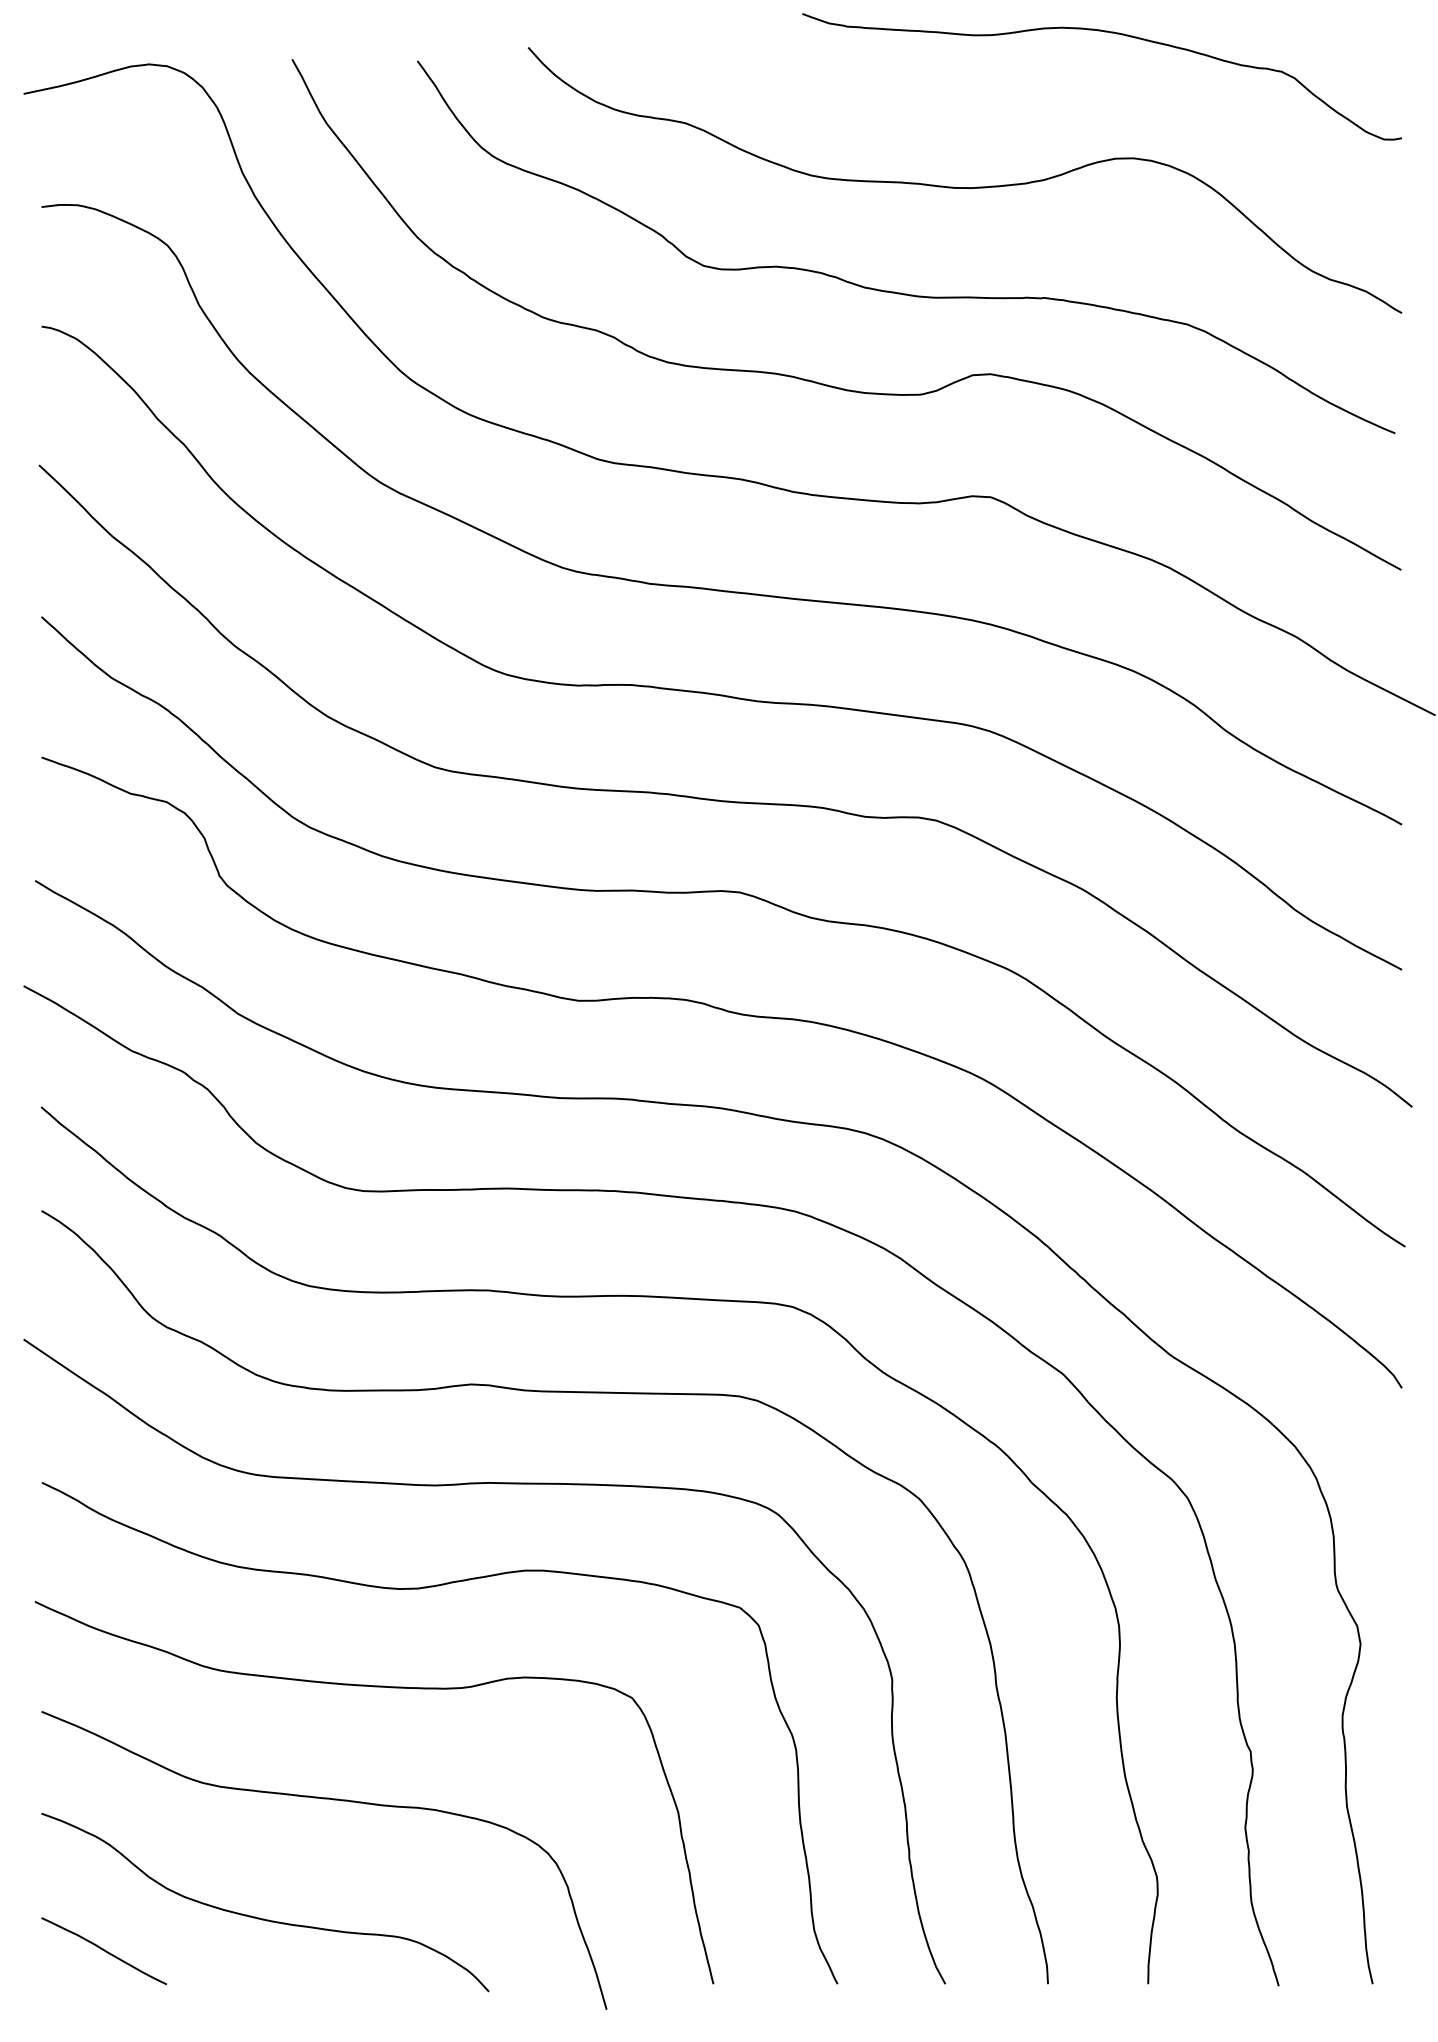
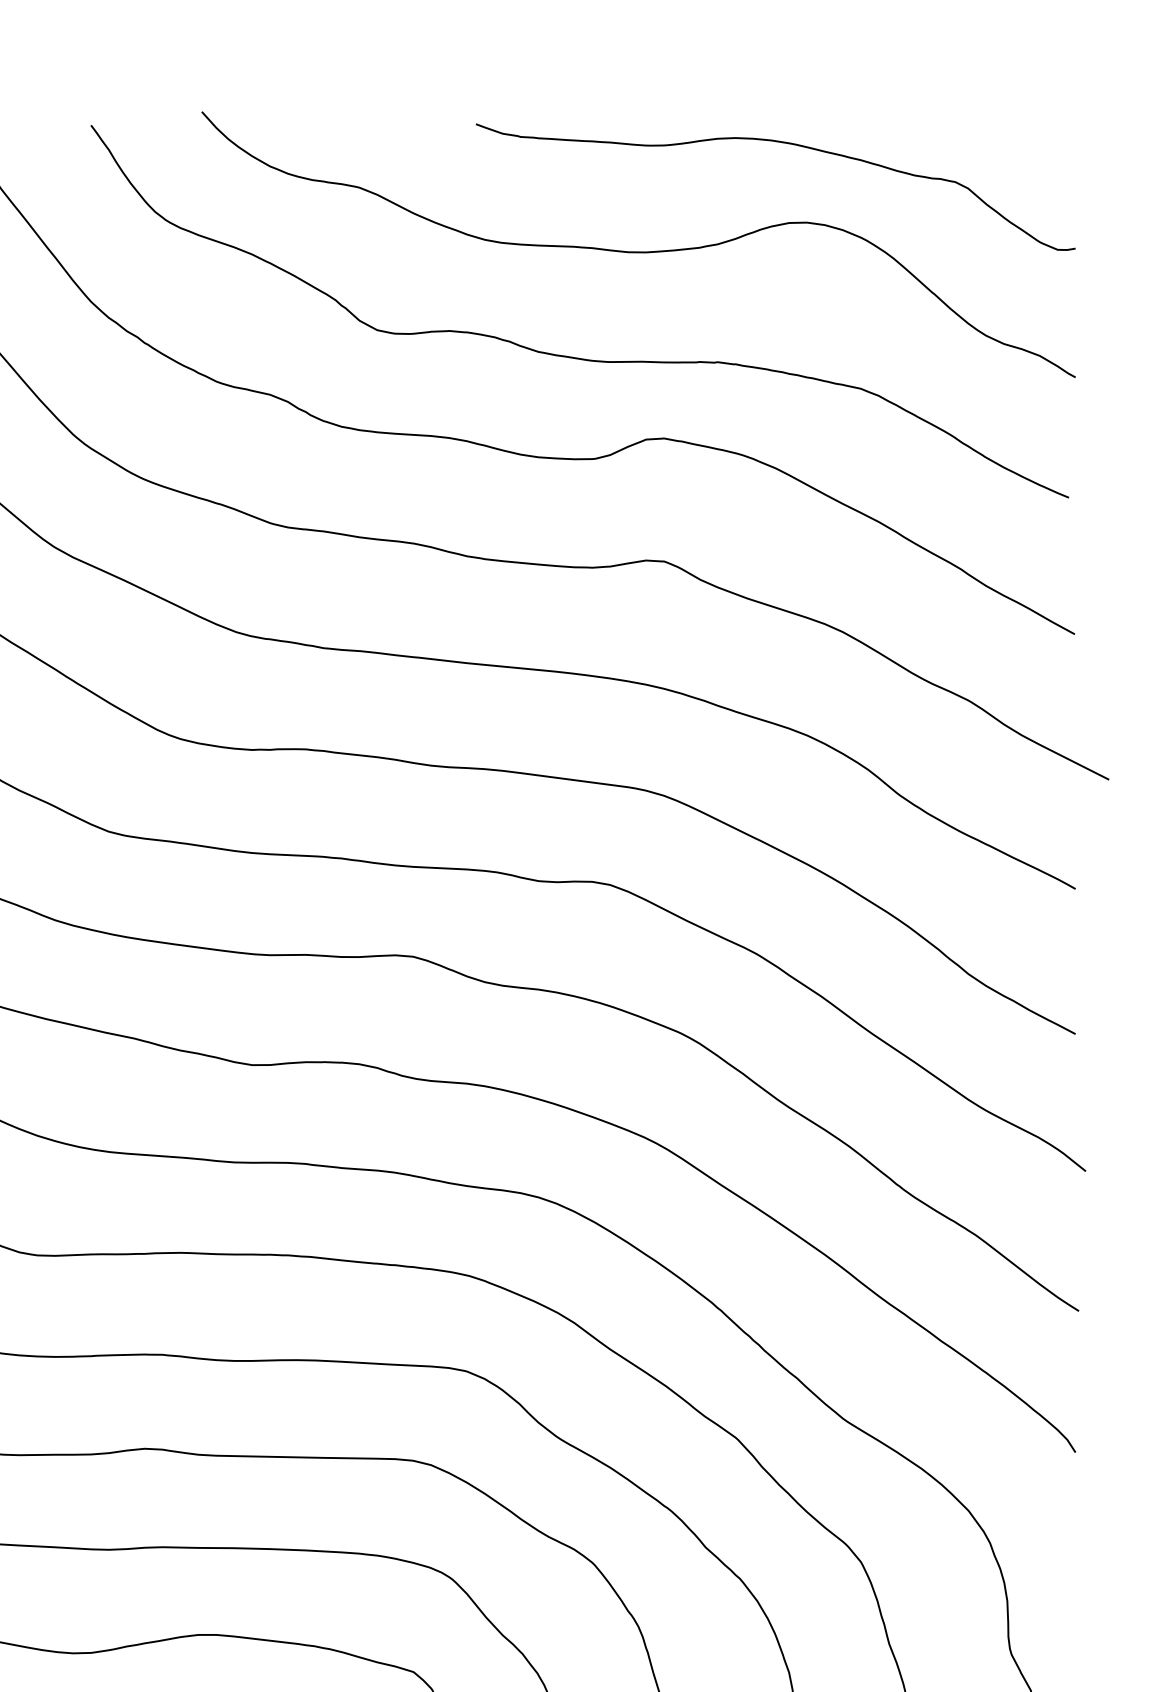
curve: (1110, 33) -> (784, 143), moved

